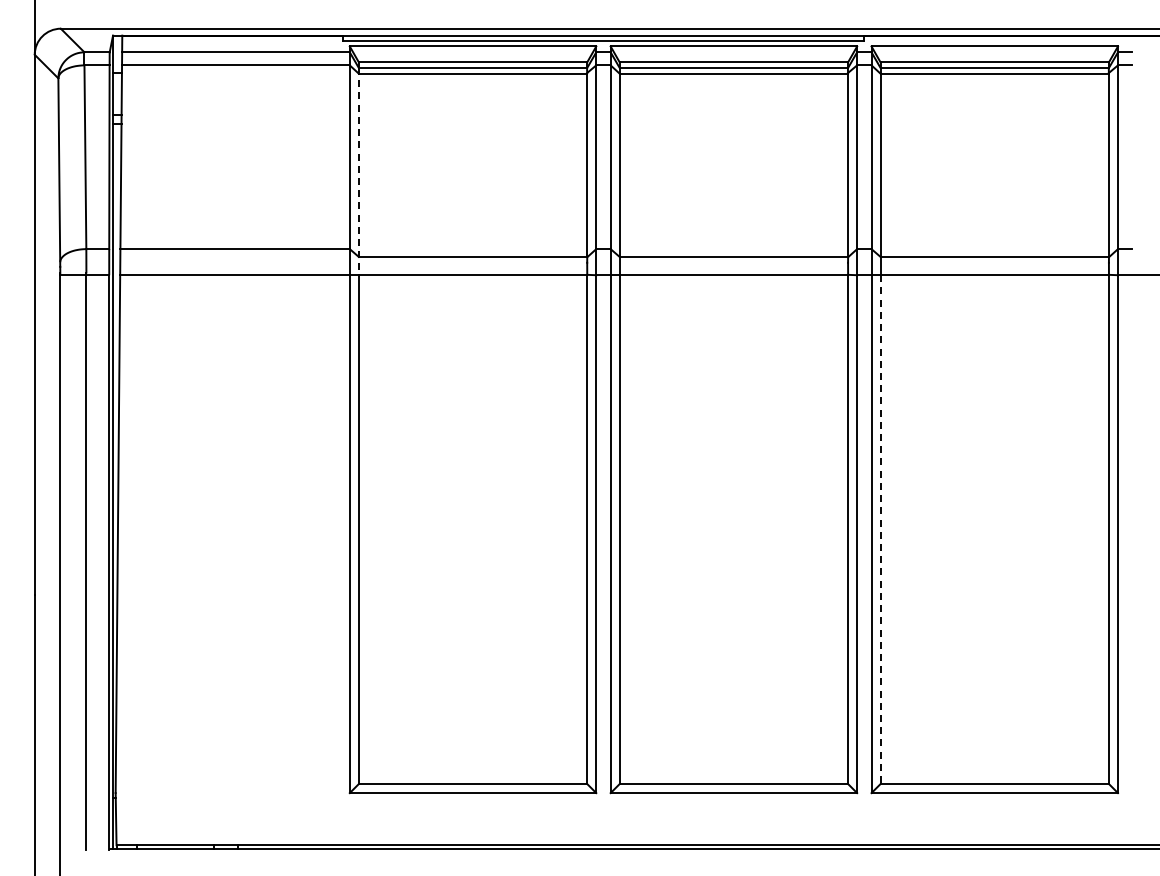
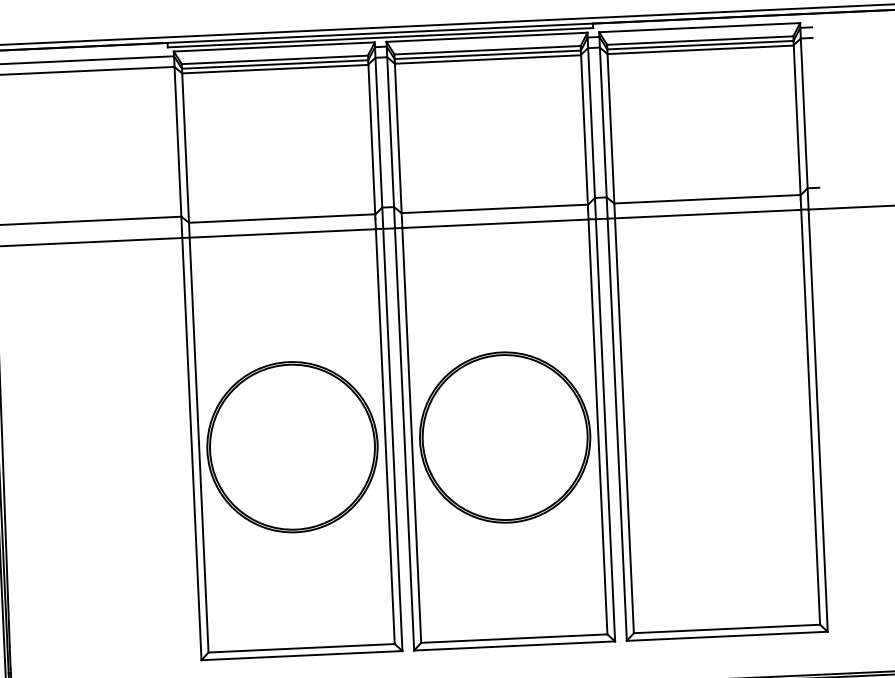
line: (358, 171) -> (185, 153), dashed -> solid
line: (880, 530) -> (624, 426), dashed -> solid
part: (472, 537) -> (292, 447), added
part: (733, 537) -> (504, 437), added

